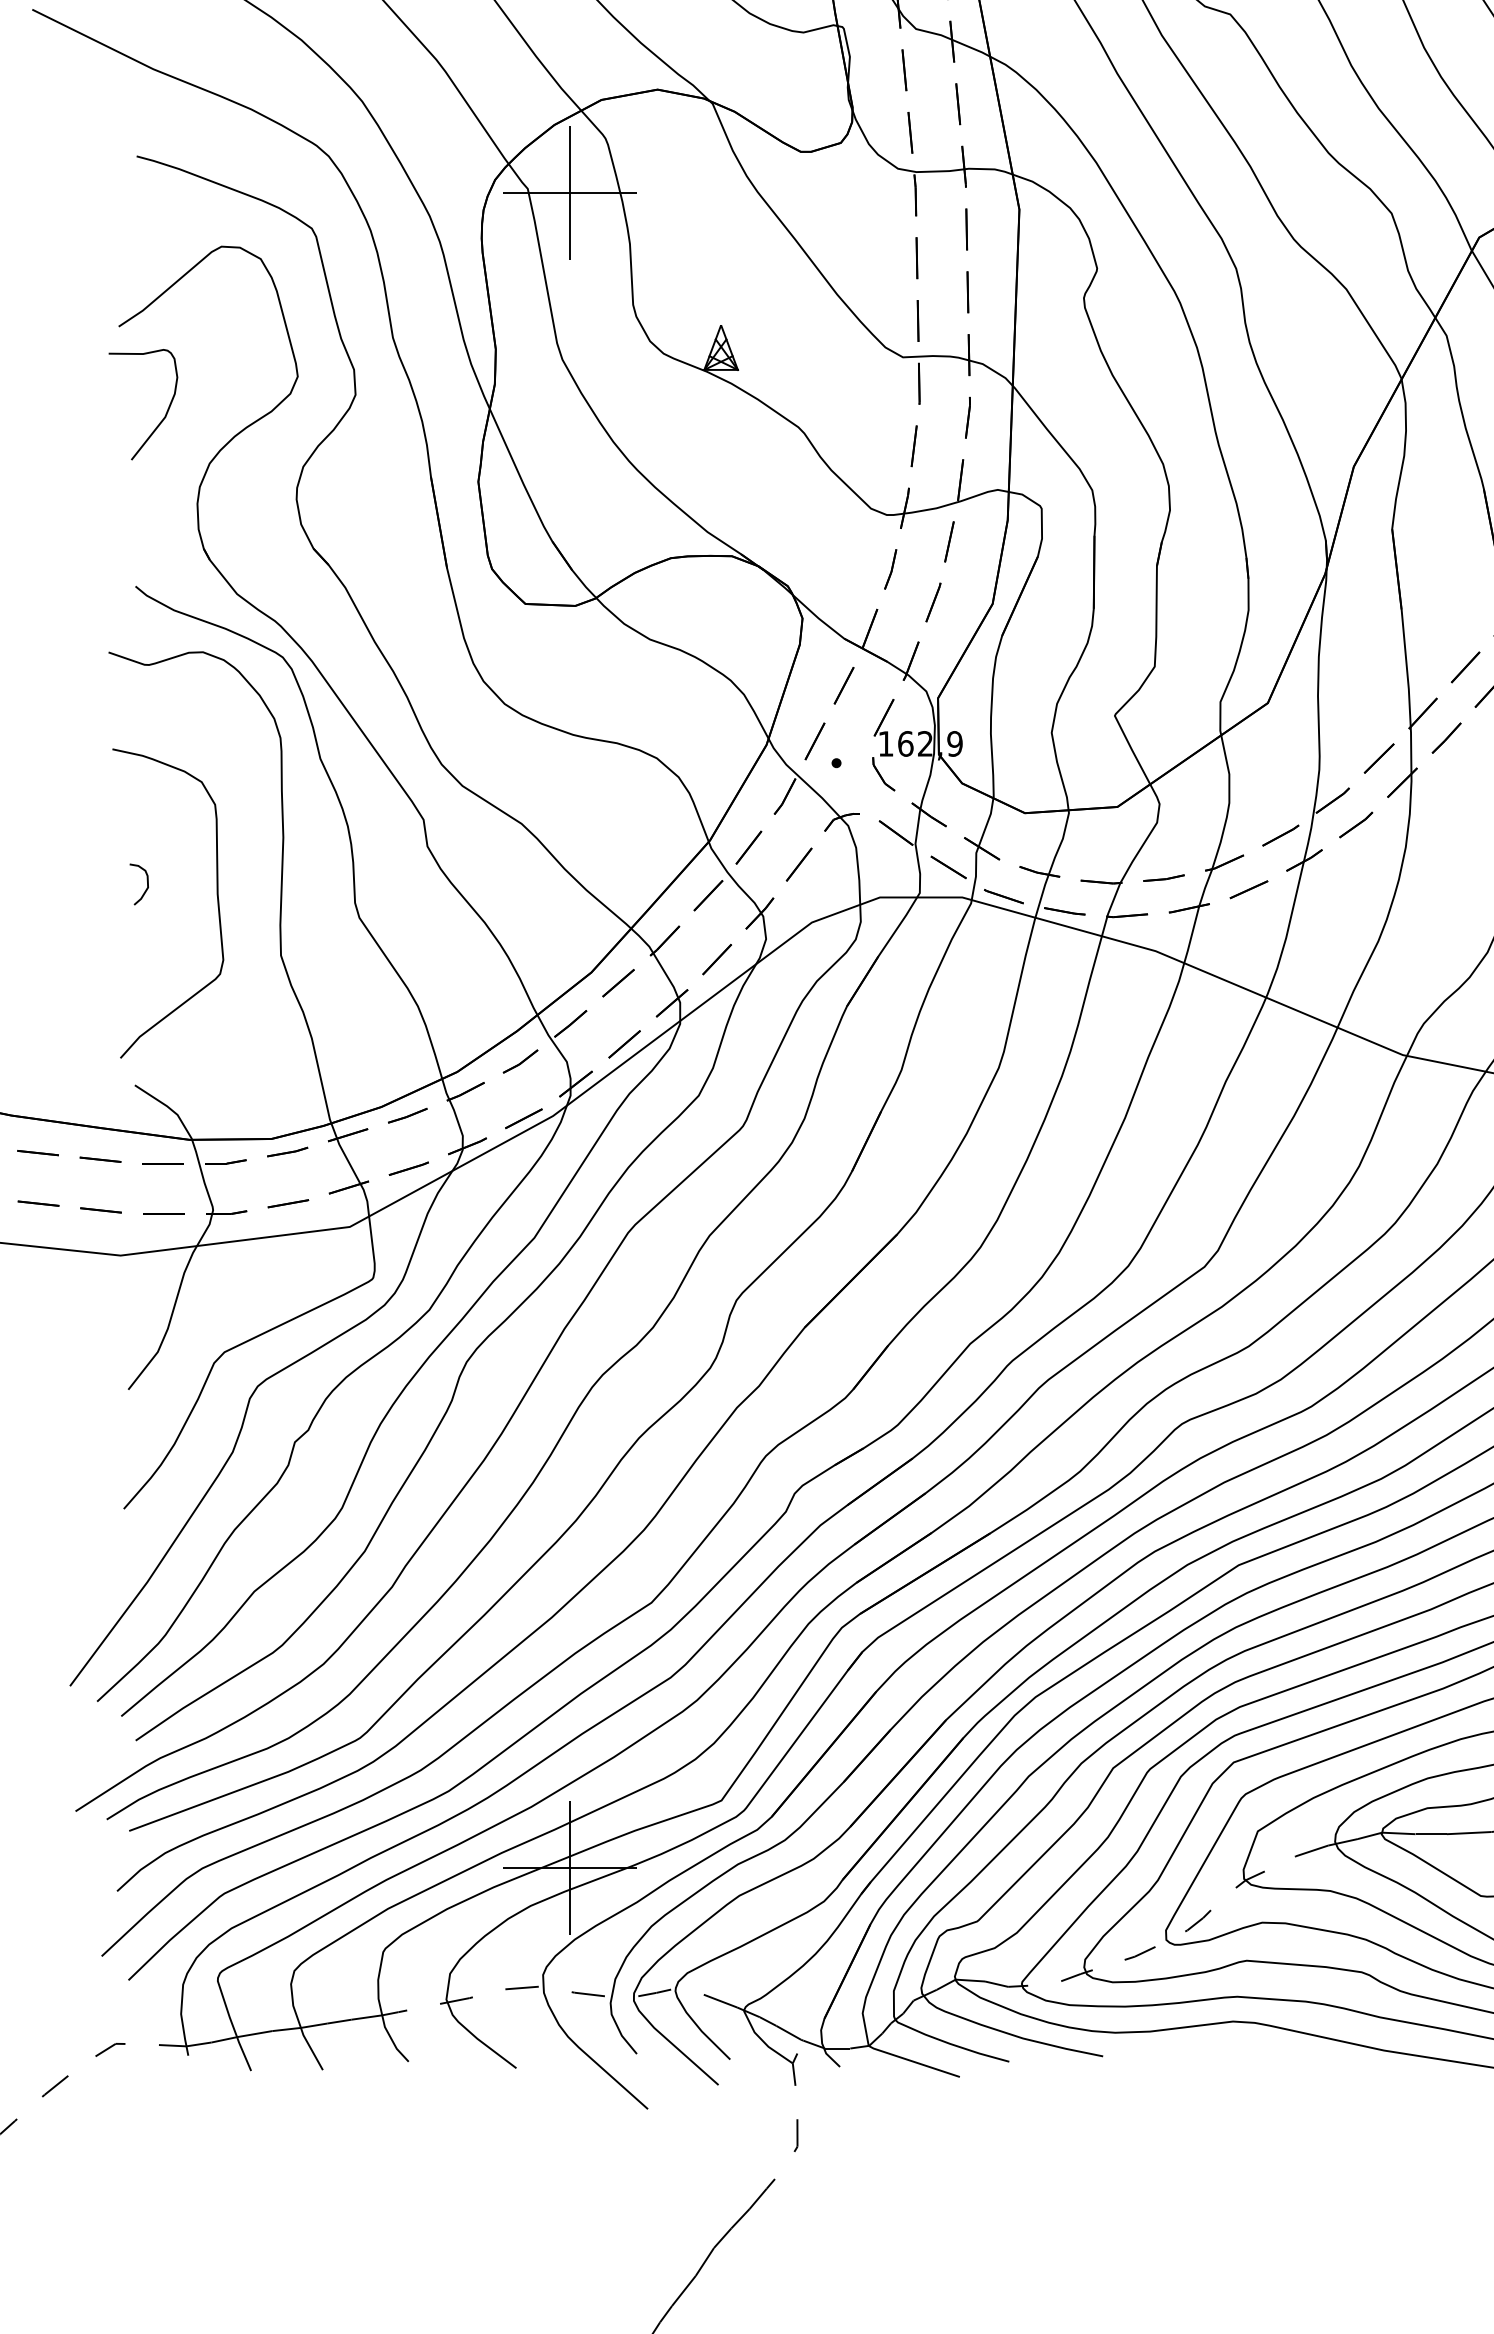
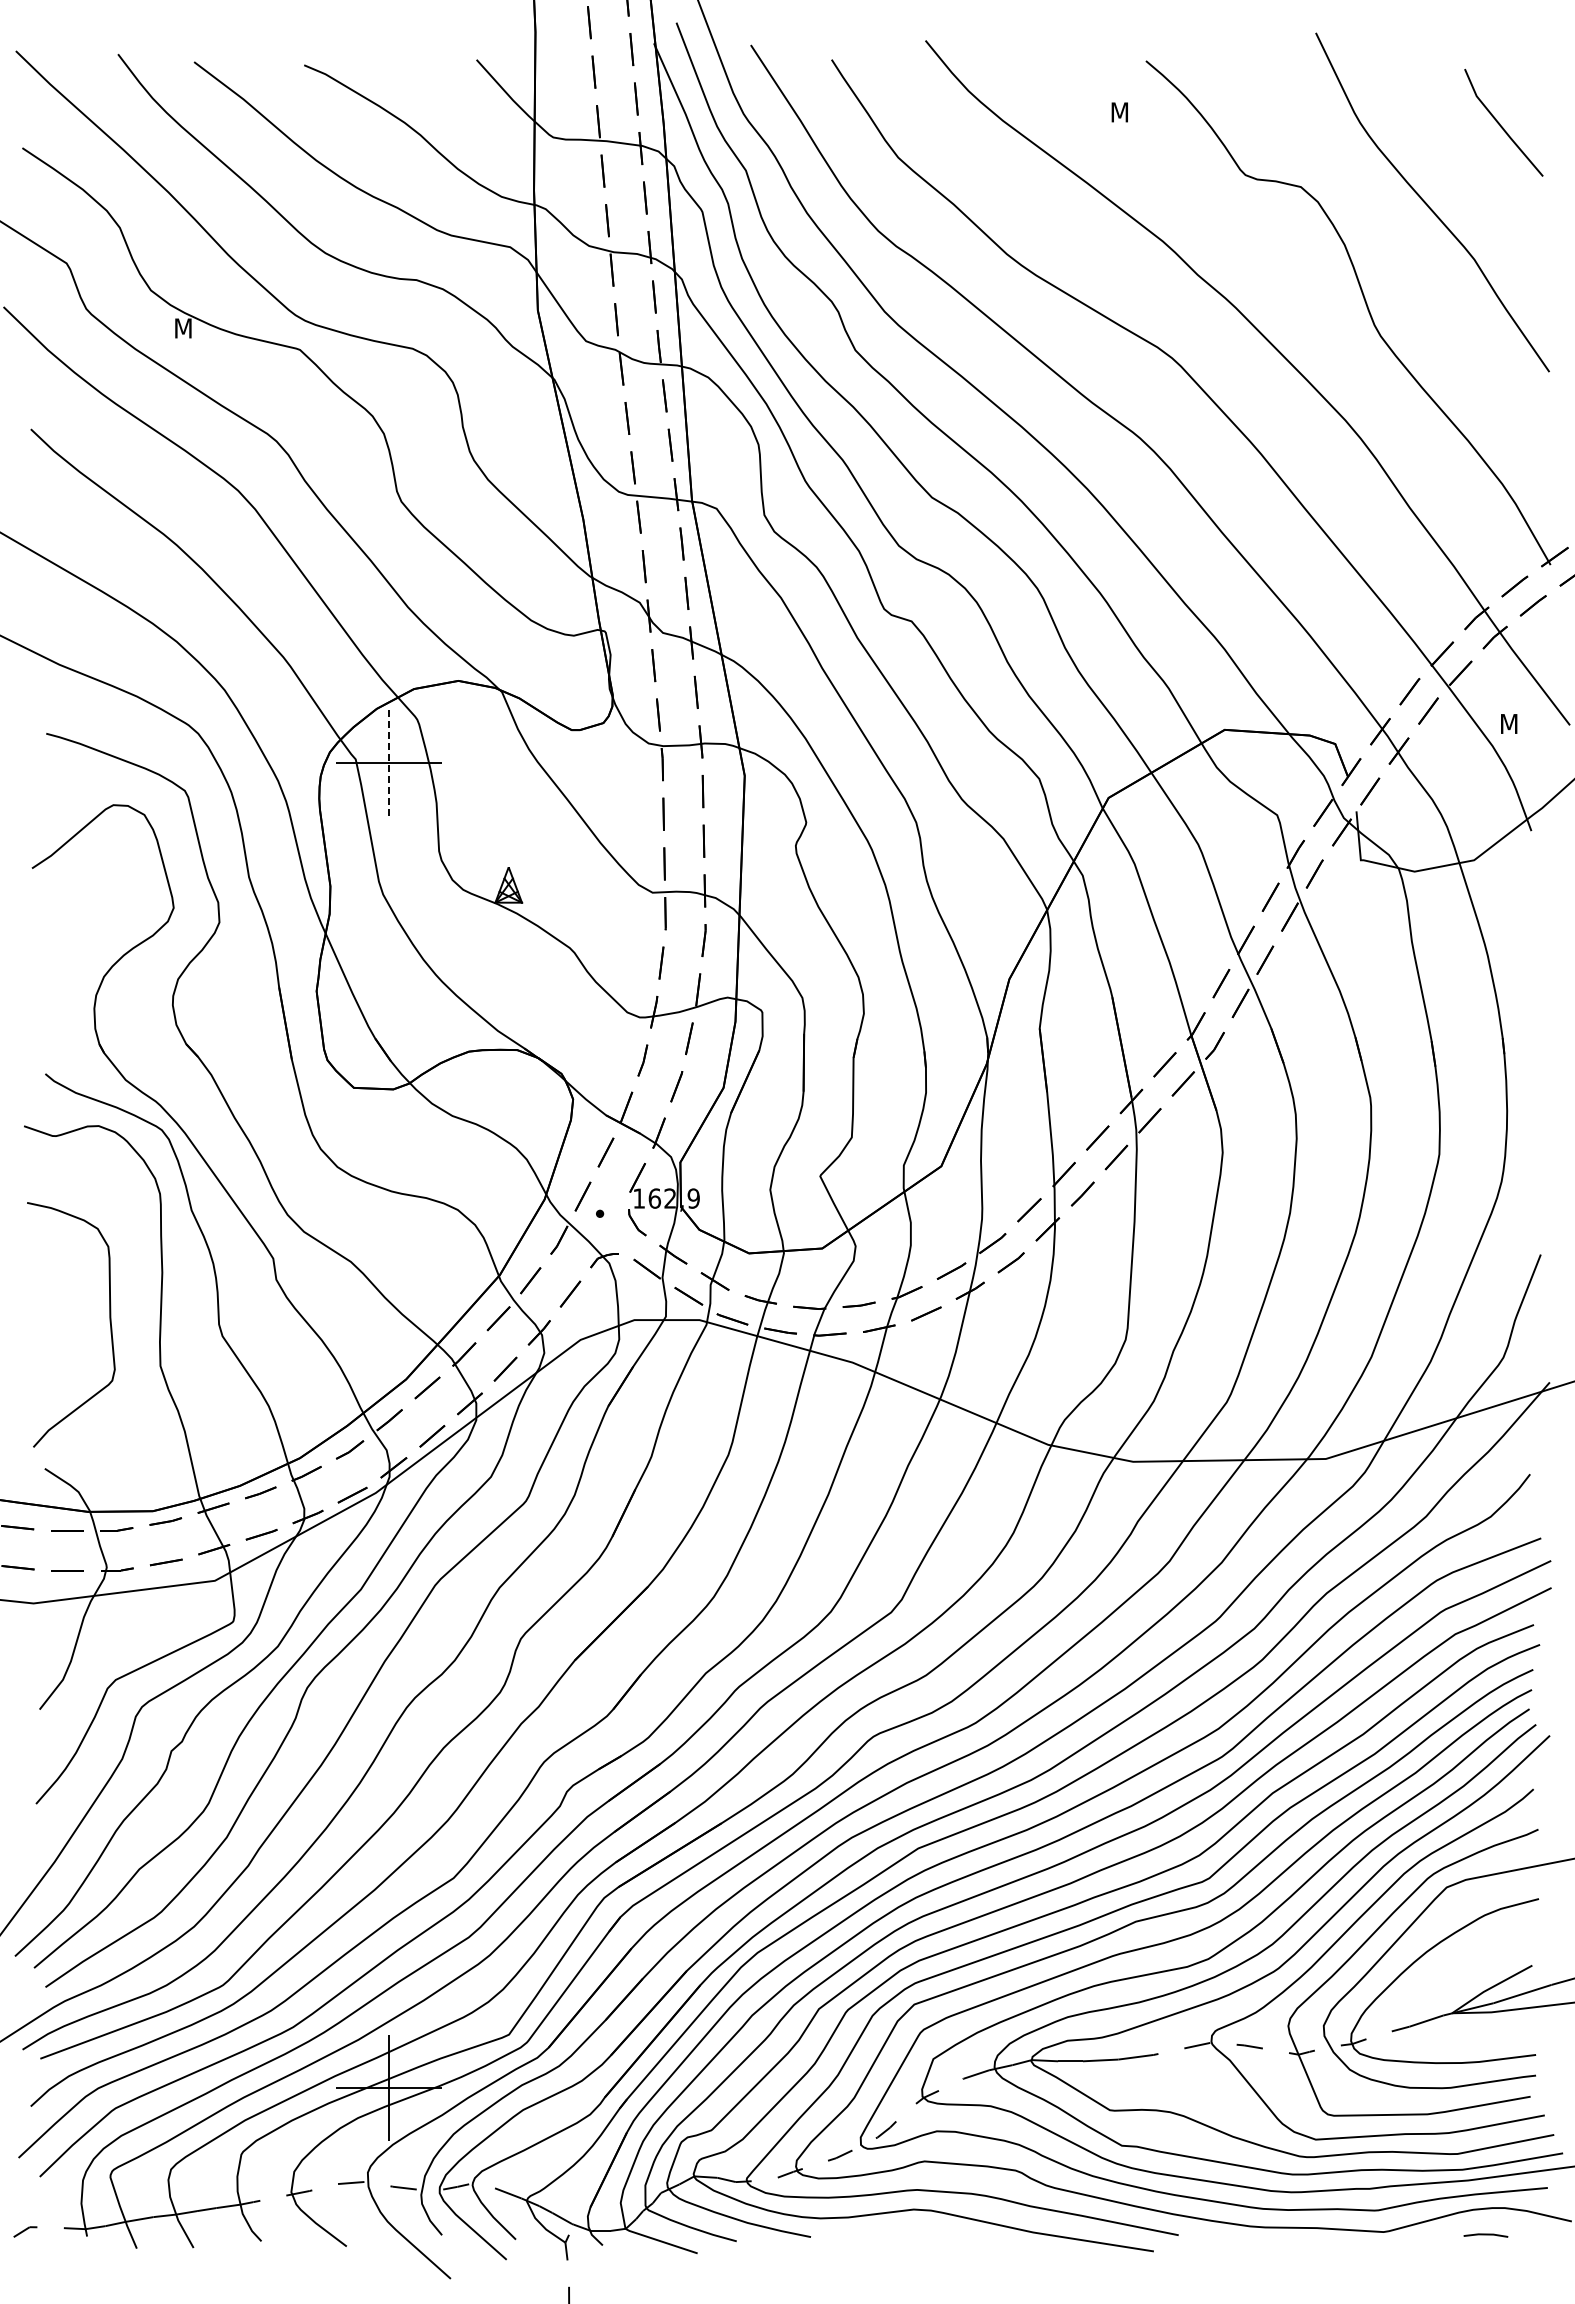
line: (570, 194) -> (389, 763), solid -> dashed
curve: (166, 411) -> (69, 935), removed
curve: (147, 884) -> (54, 1309), removed

